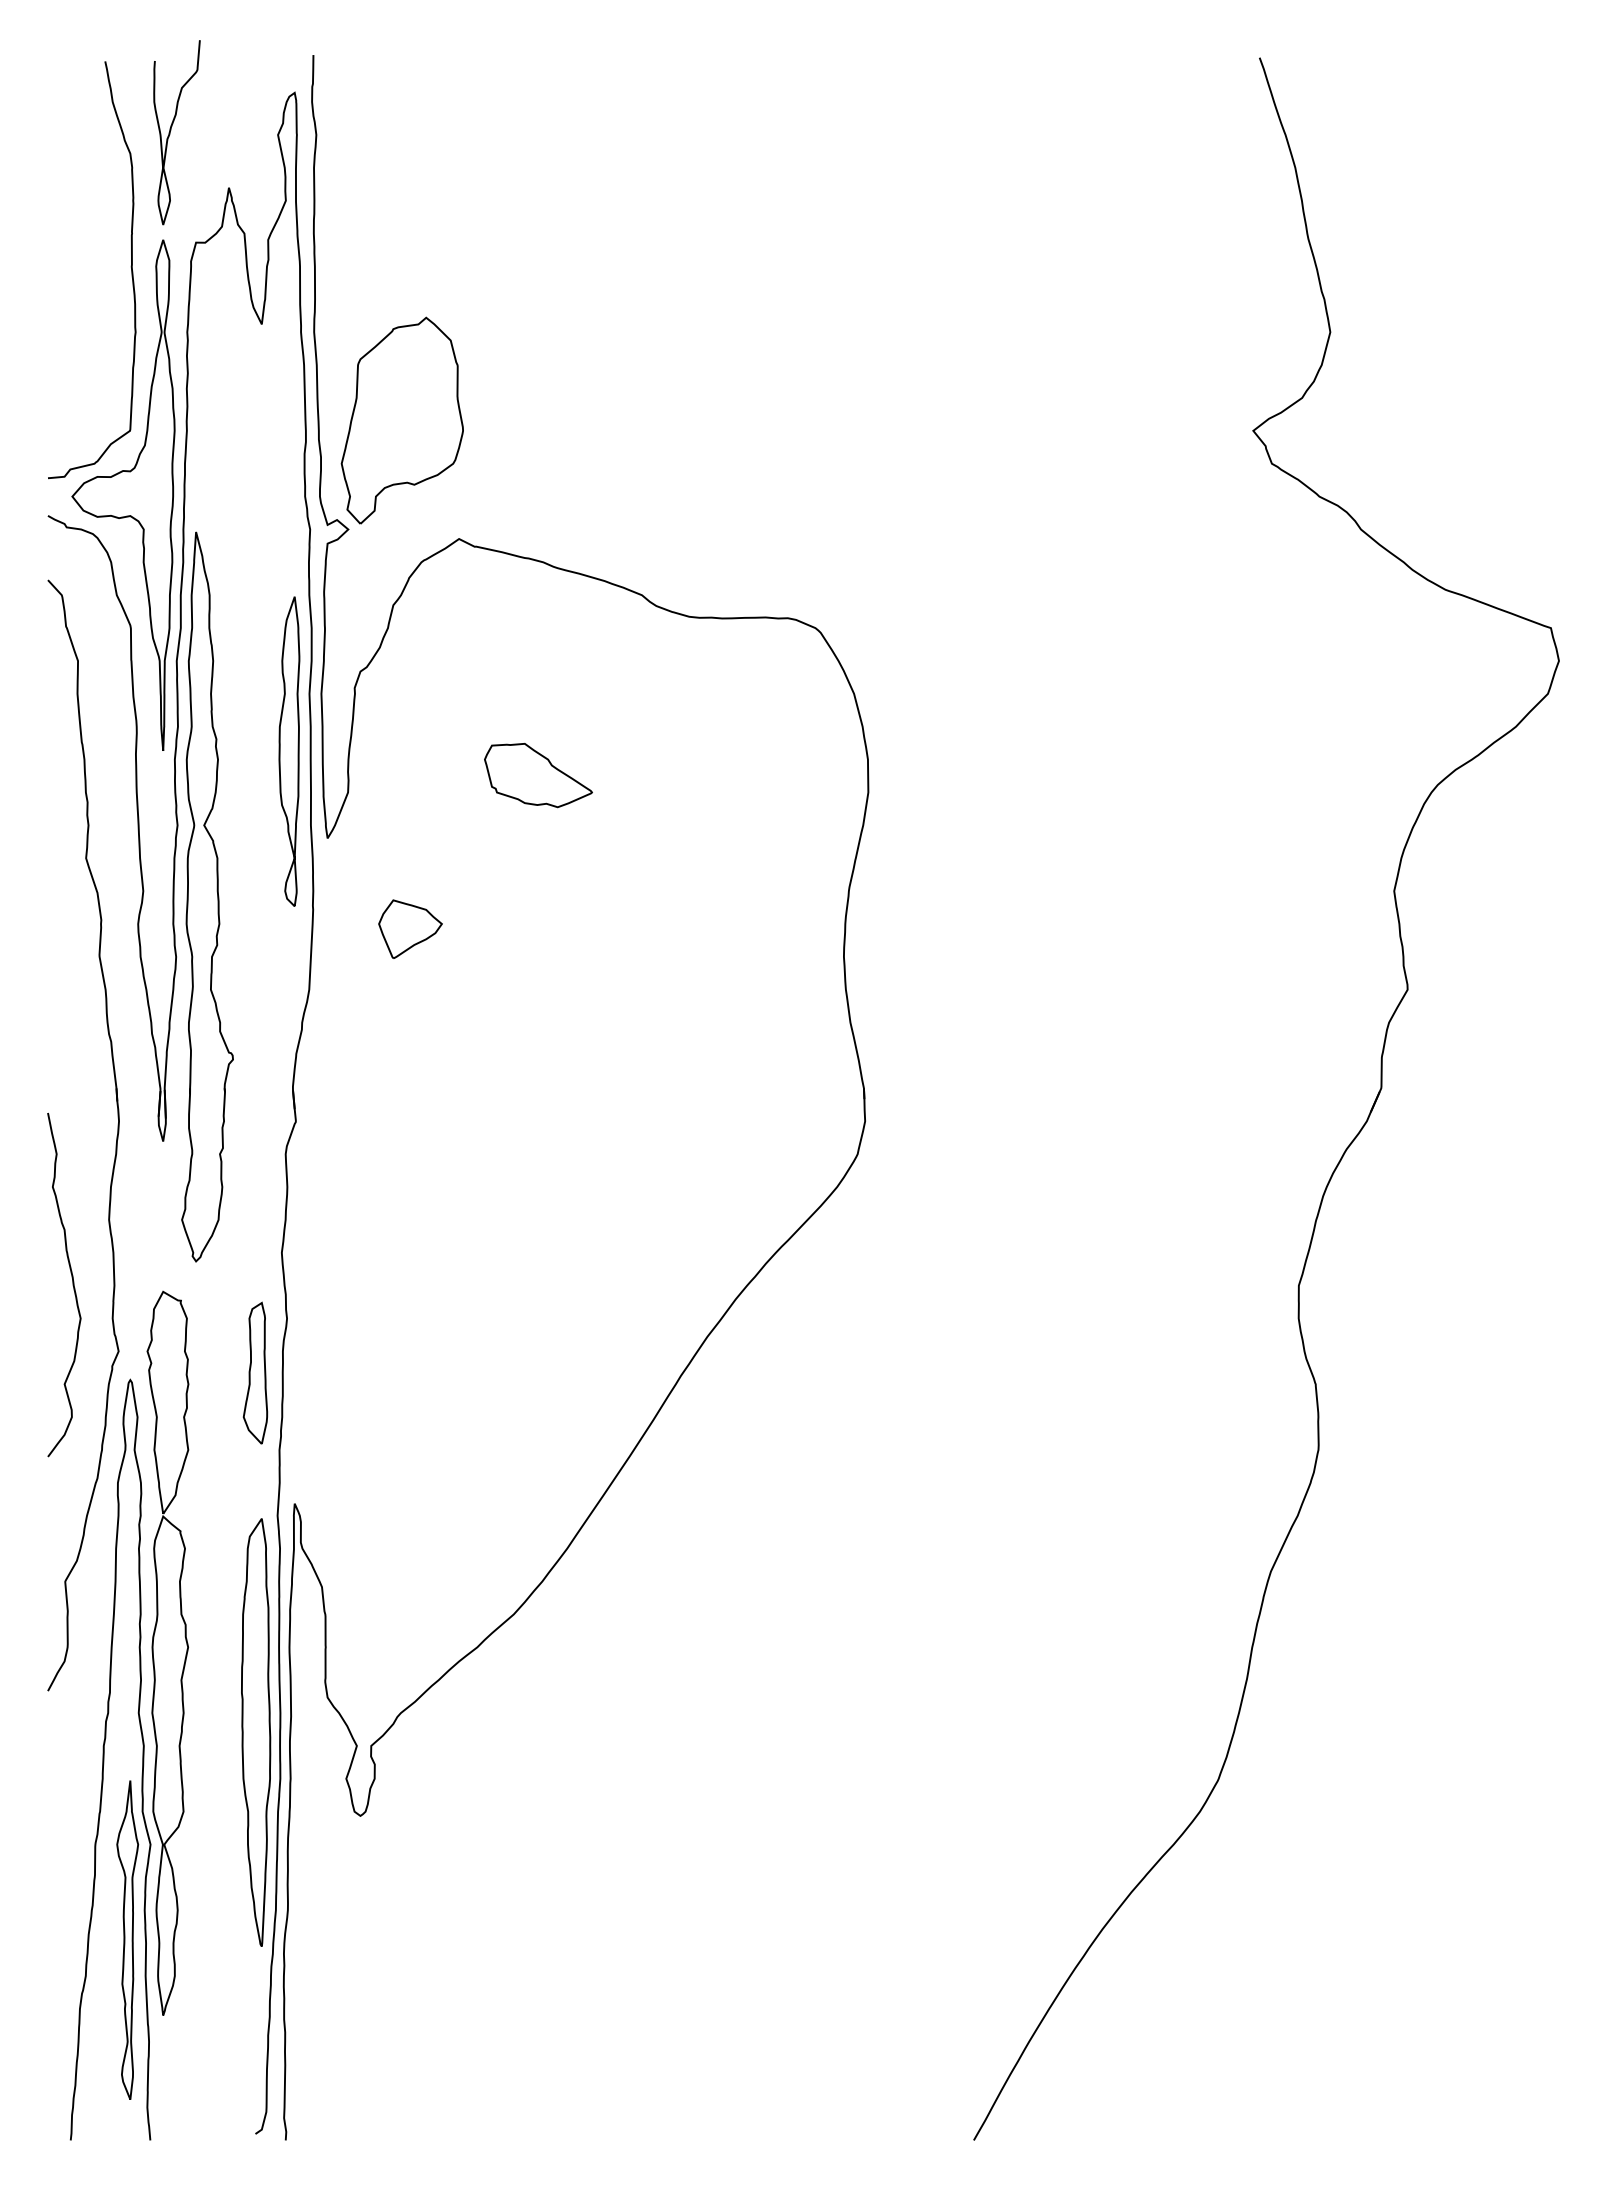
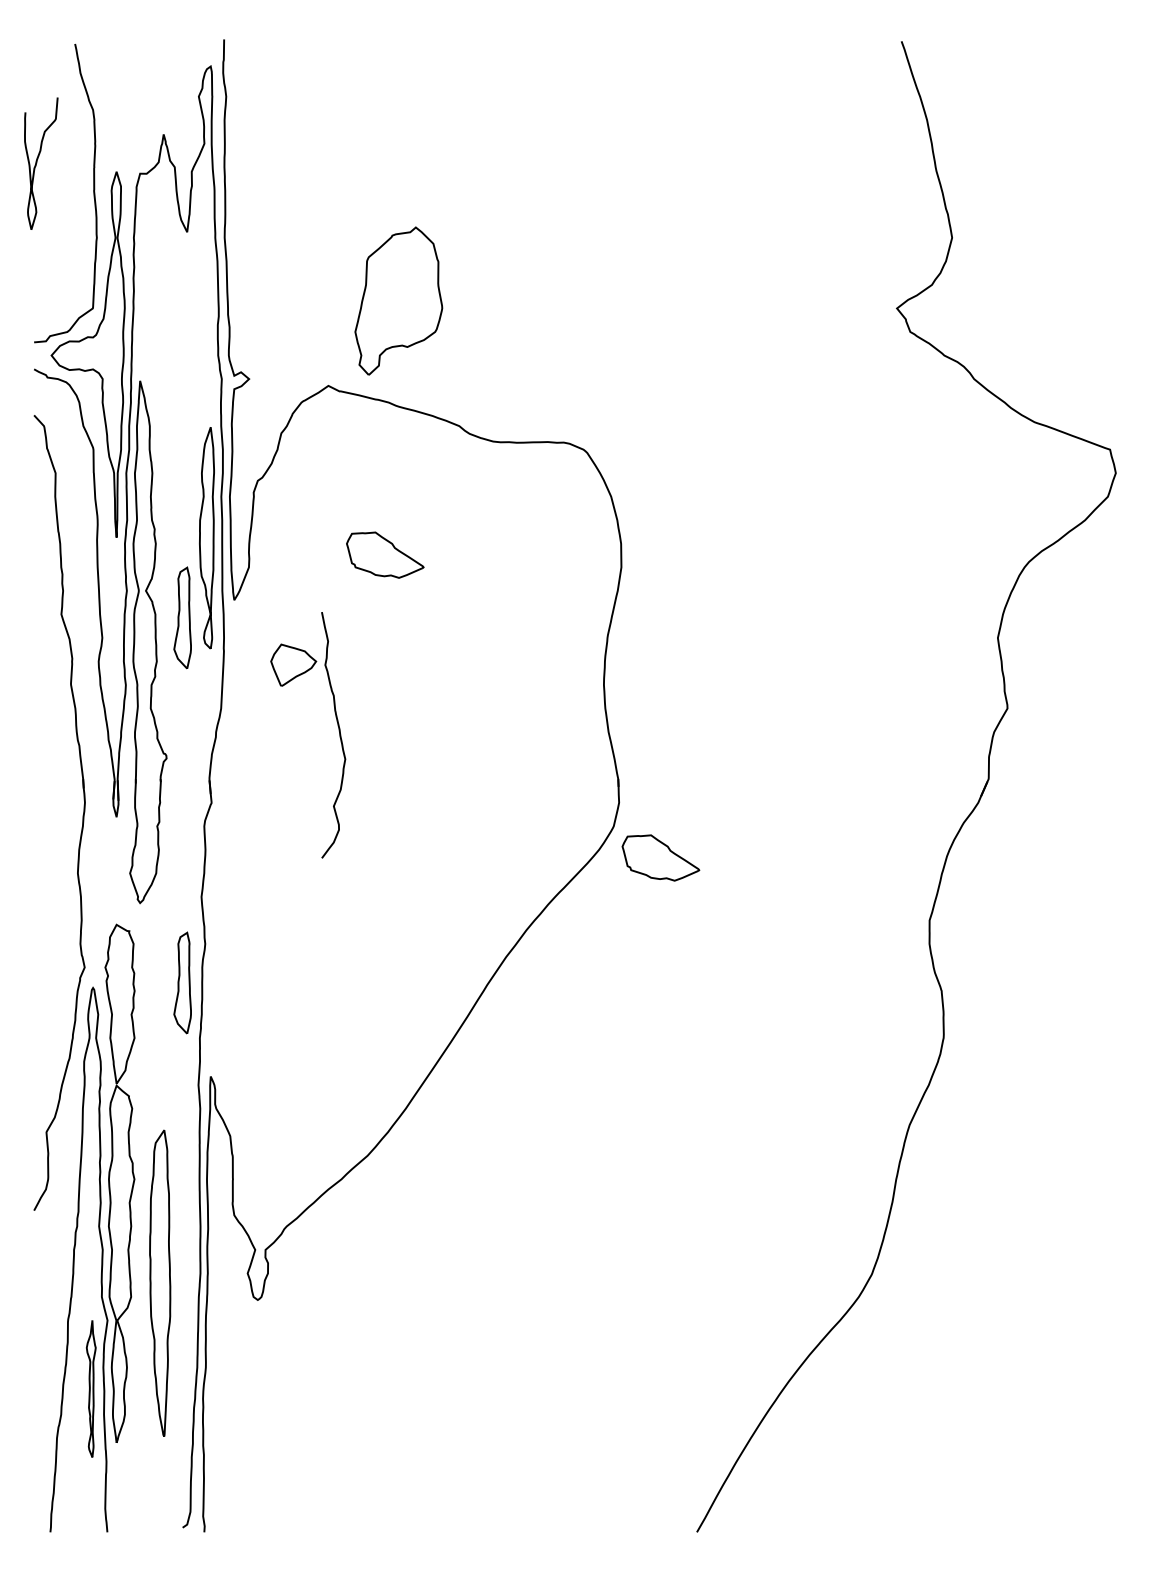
curve: (171, 130) -> (37, 162), moved
part: (401, 420) -> (398, 301), moved
part: (255, 862) -> (182, 617), added
part: (923, 1198) -> (660, 858), added
curve: (72, 1285) -> (339, 735), moved
part: (256, 1732) -> (160, 1283), moved
part: (127, 1939) -> (91, 1388), size x0.6

